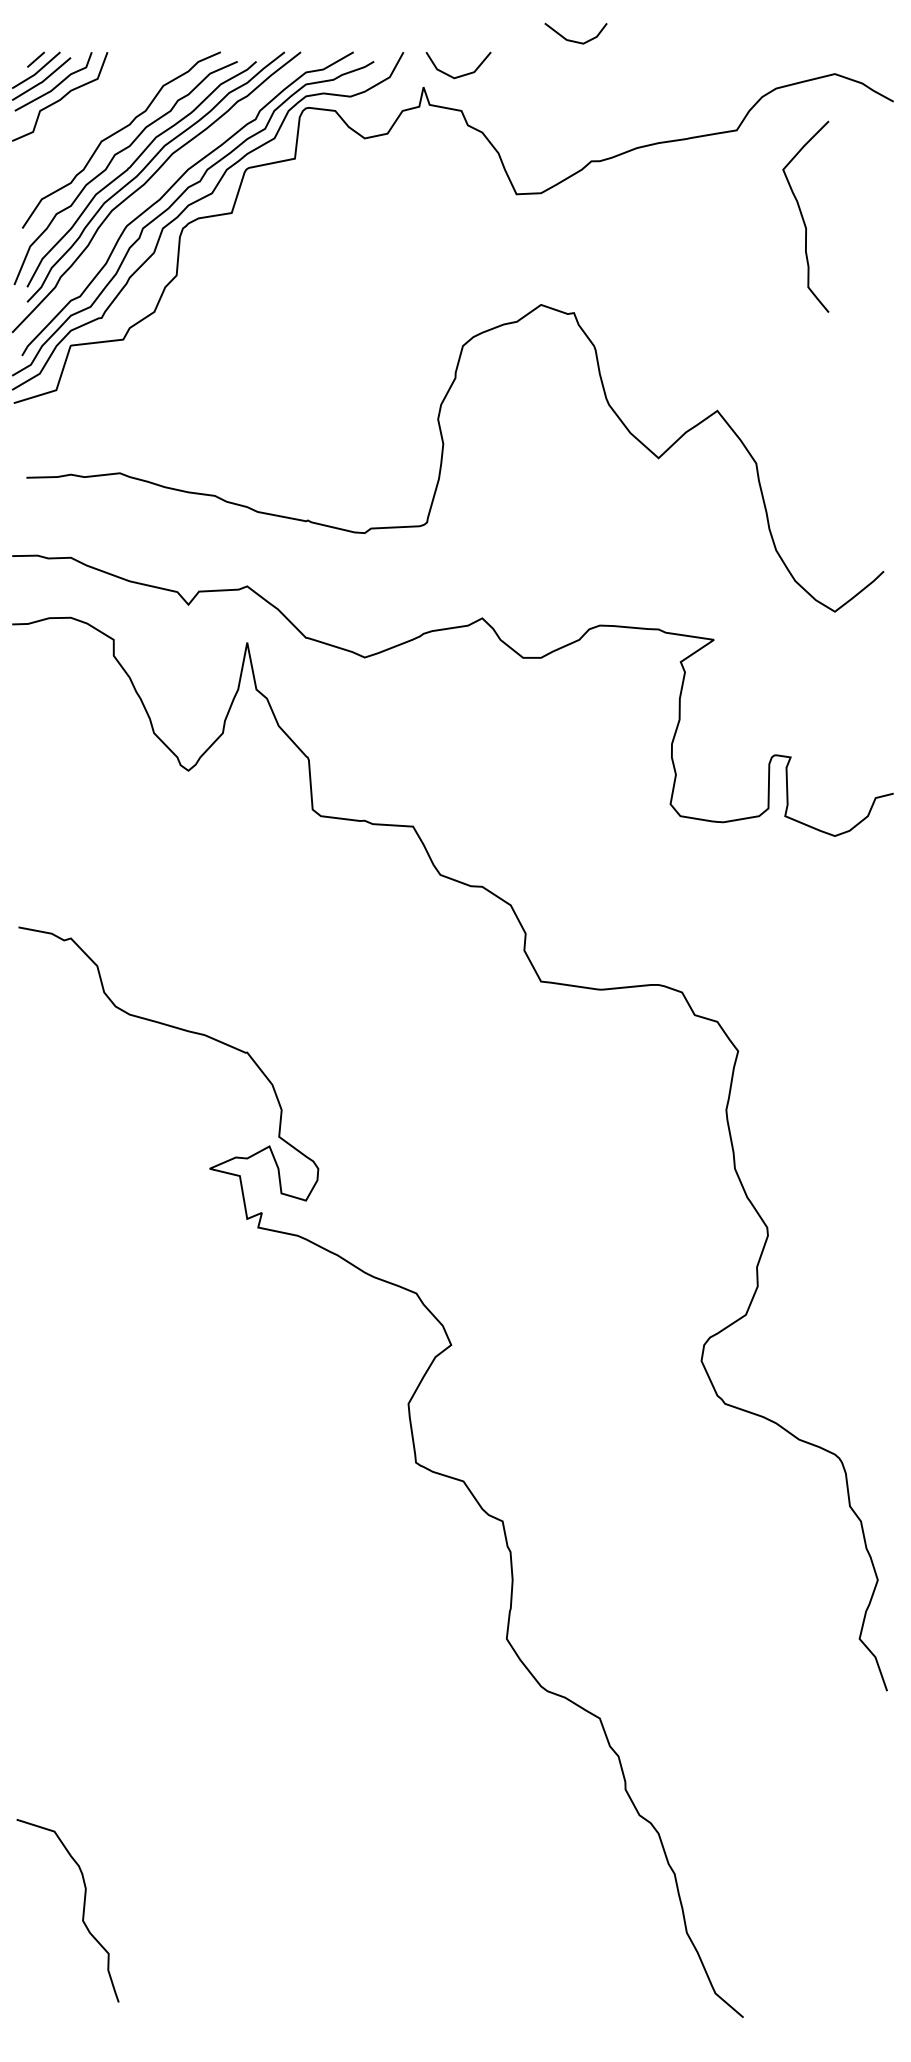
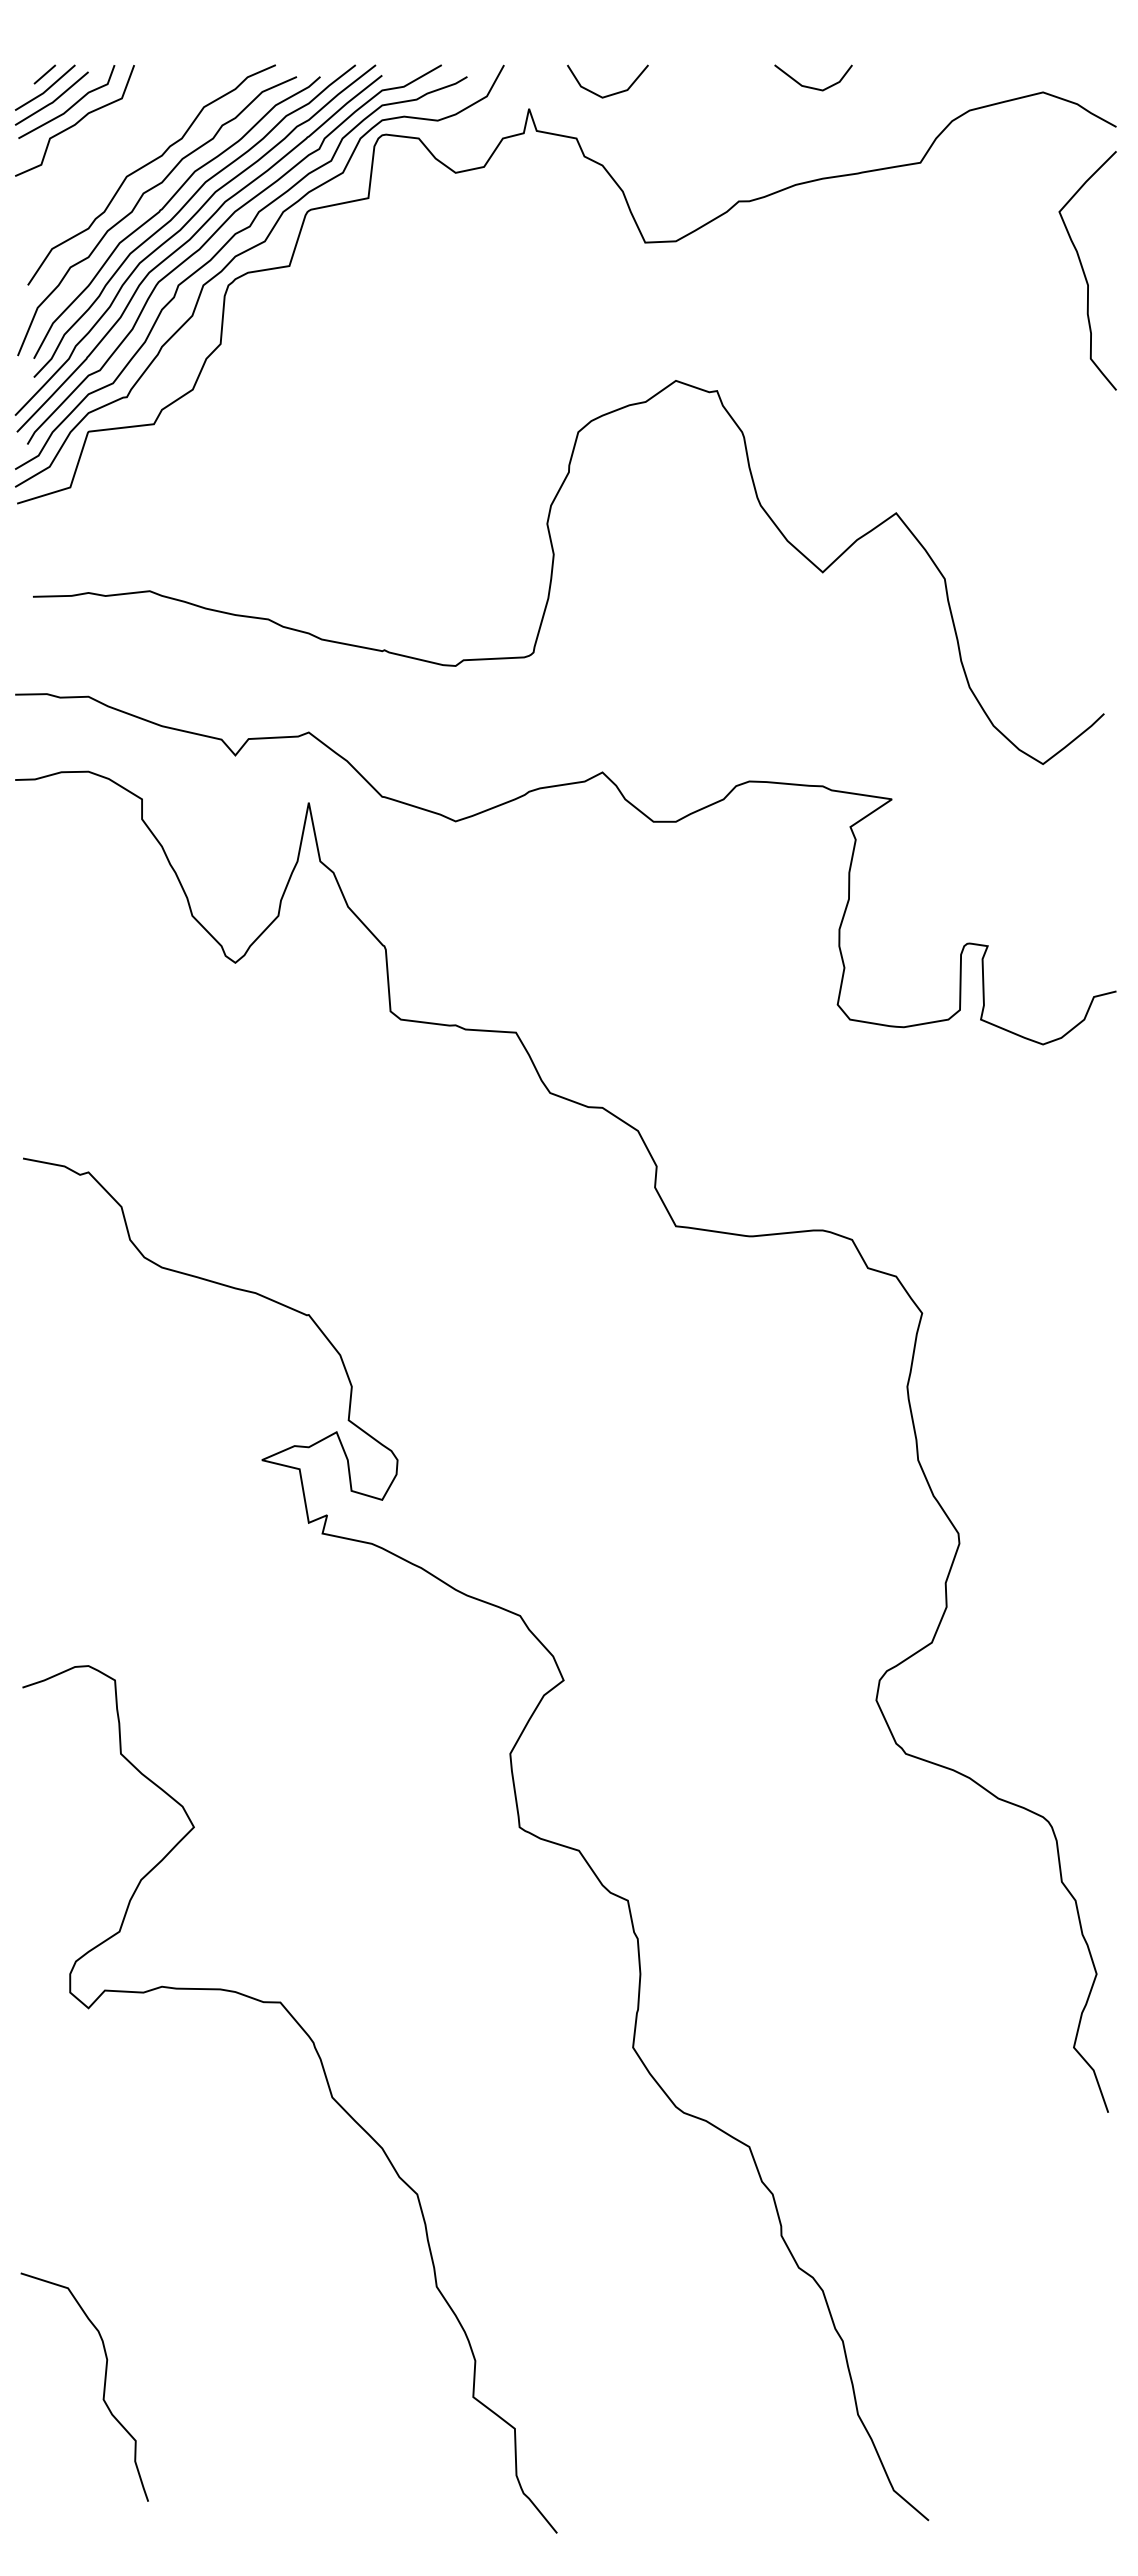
line: (573, 40) -> (810, 86), moved
line: (462, 74) -> (612, 93), moved
curve: (151, 193) -> (189, 241), added
curve: (803, 216) -> (1084, 270), moved
curve: (262, 1669) -> (327, 2085), added

